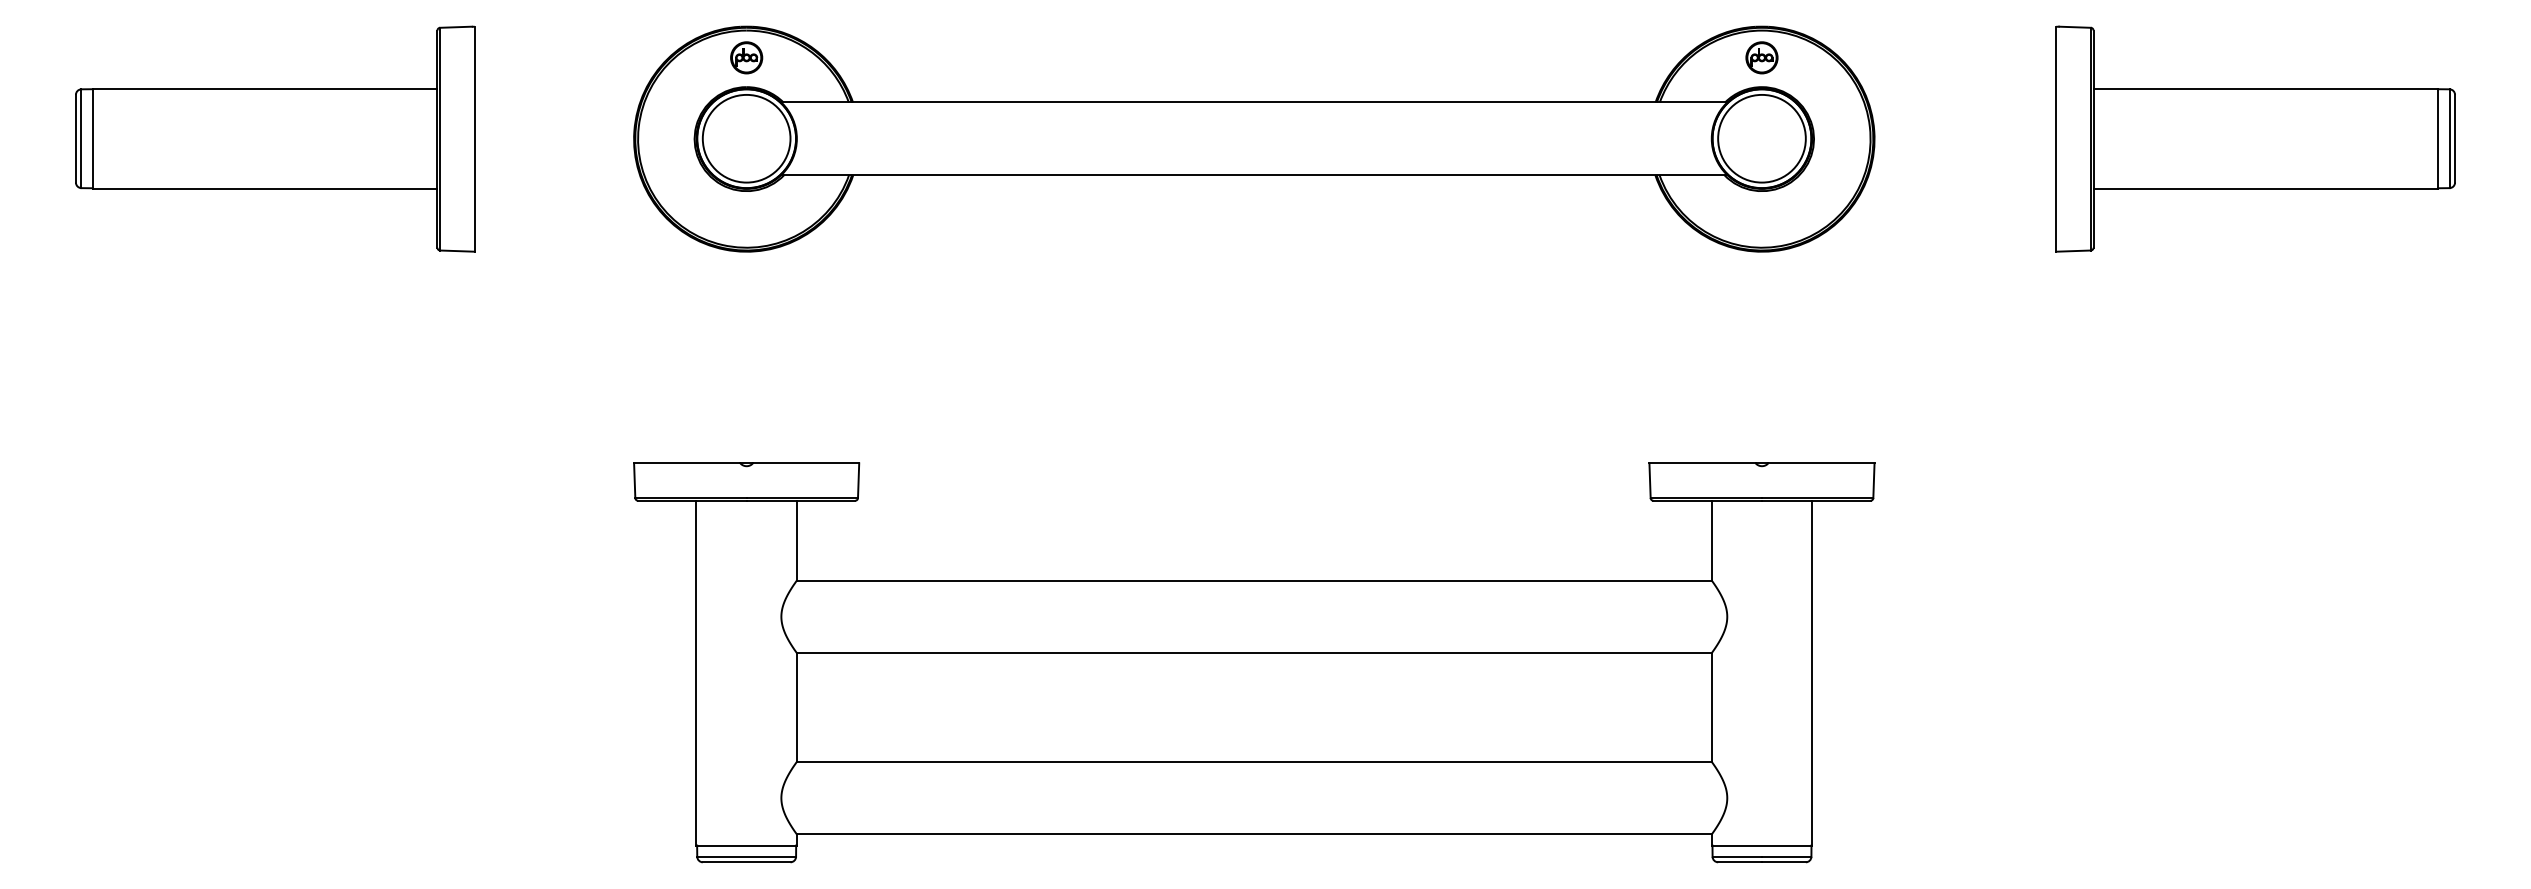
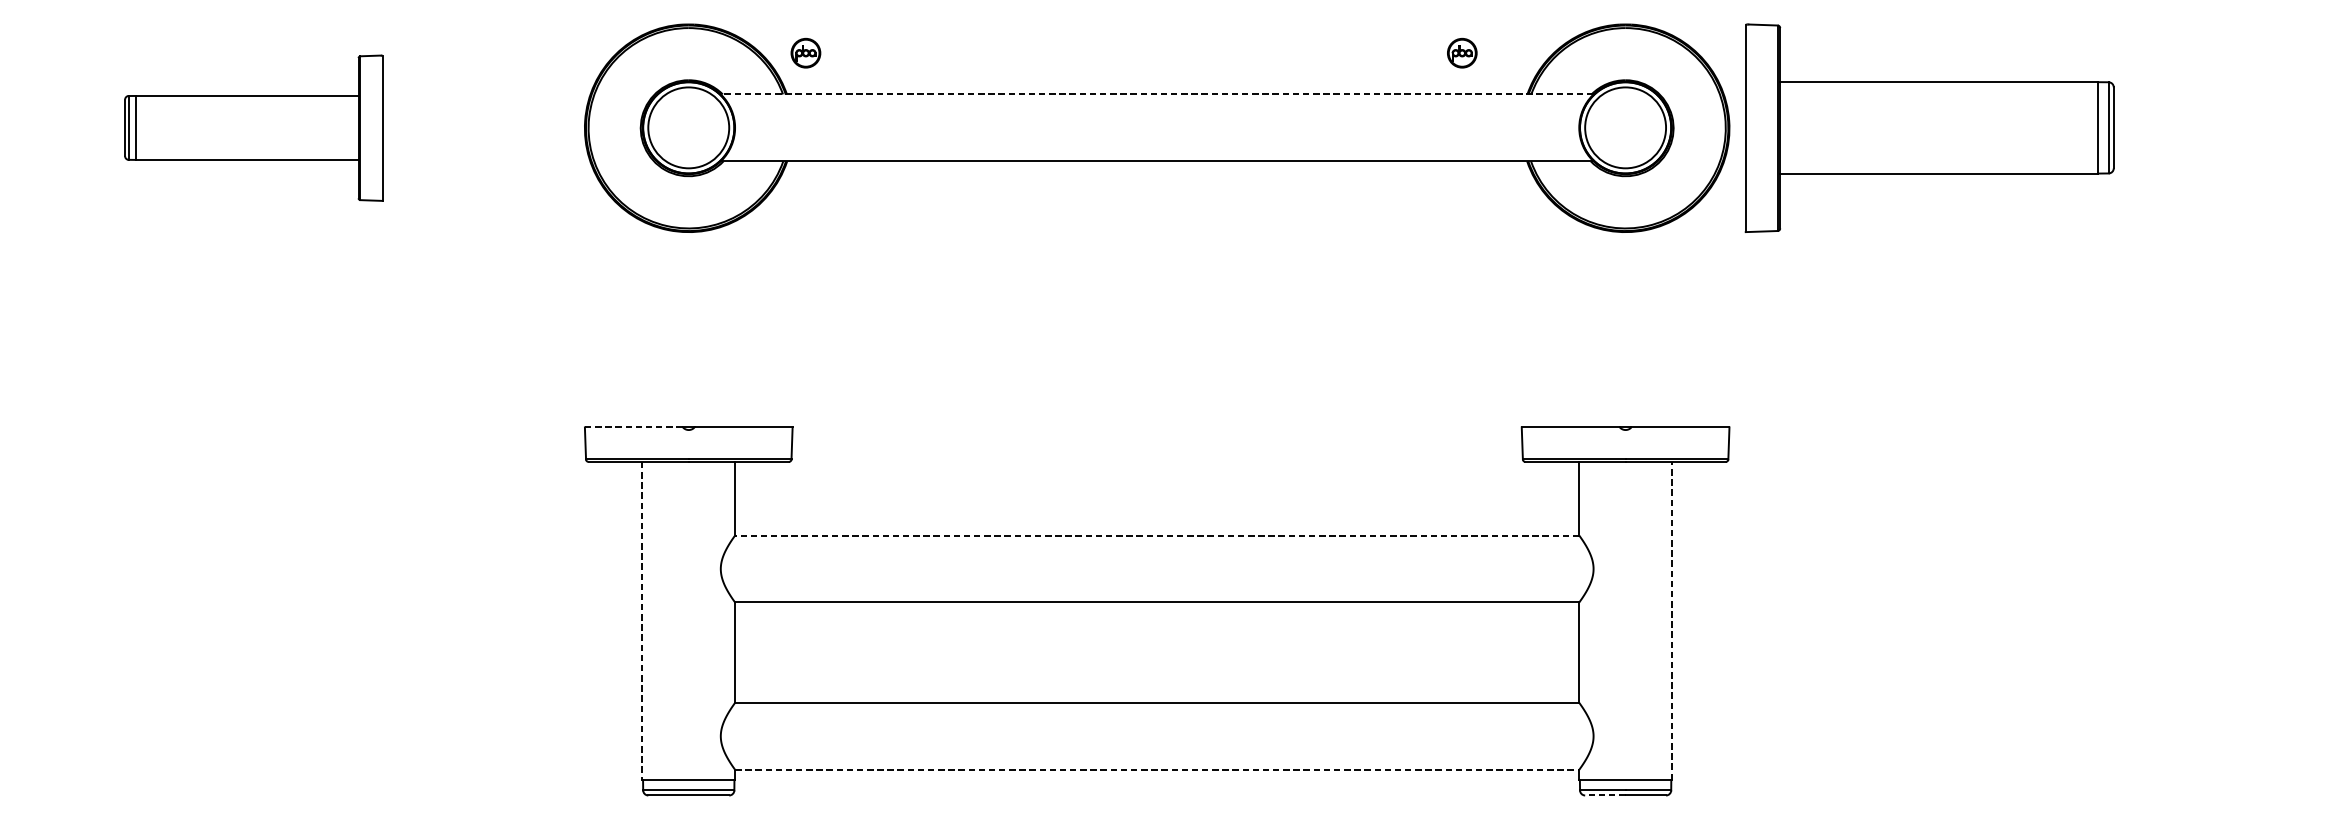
part: (746, 57) -> (805, 52), moved
part: (1761, 57) -> (1461, 52), moved
line: (1254, 102) -> (1157, 94), solid -> dashed
part: (275, 138) -> (254, 127), size x0.7
part: (2255, 138) -> (1929, 127), moved
line: (687, 463) -> (634, 427), solid -> dashed
line: (1253, 580) -> (1156, 535), solid -> dashed
line: (1812, 672) -> (1672, 620), solid -> dashed
line: (696, 673) -> (642, 621), solid -> dashed
line: (1254, 834) -> (1157, 769), solid -> dashed
line: (1740, 862) -> (1605, 795), solid -> dashed

